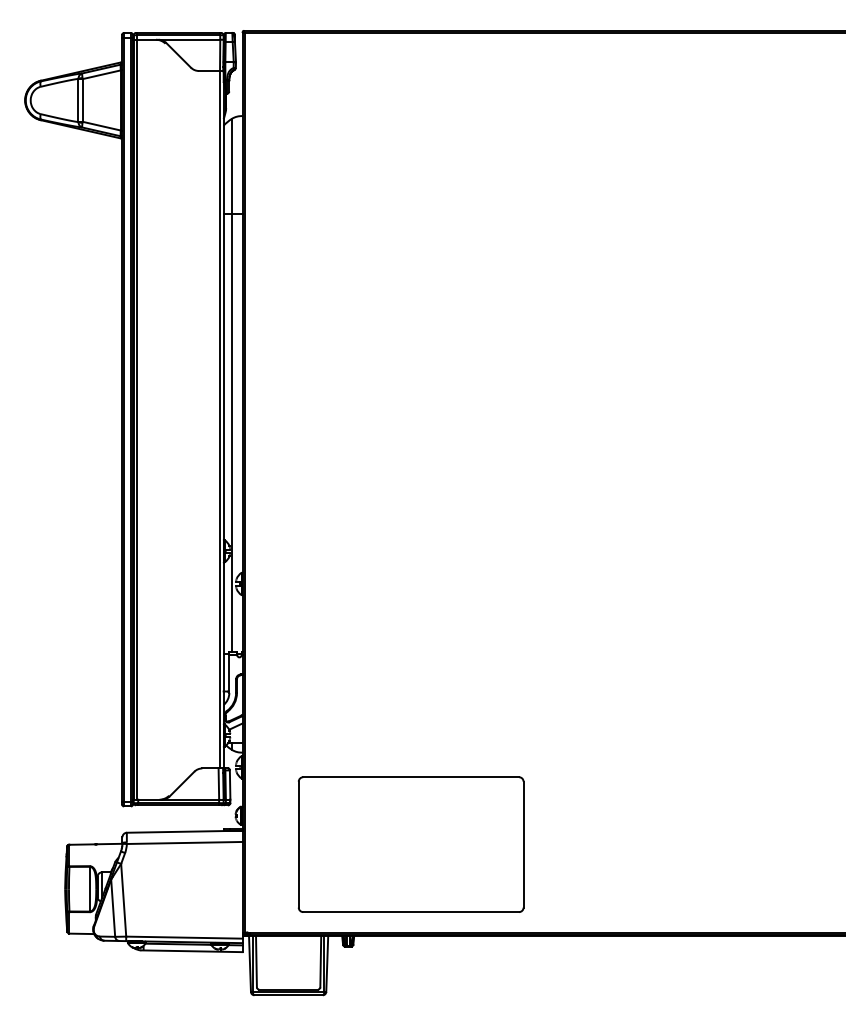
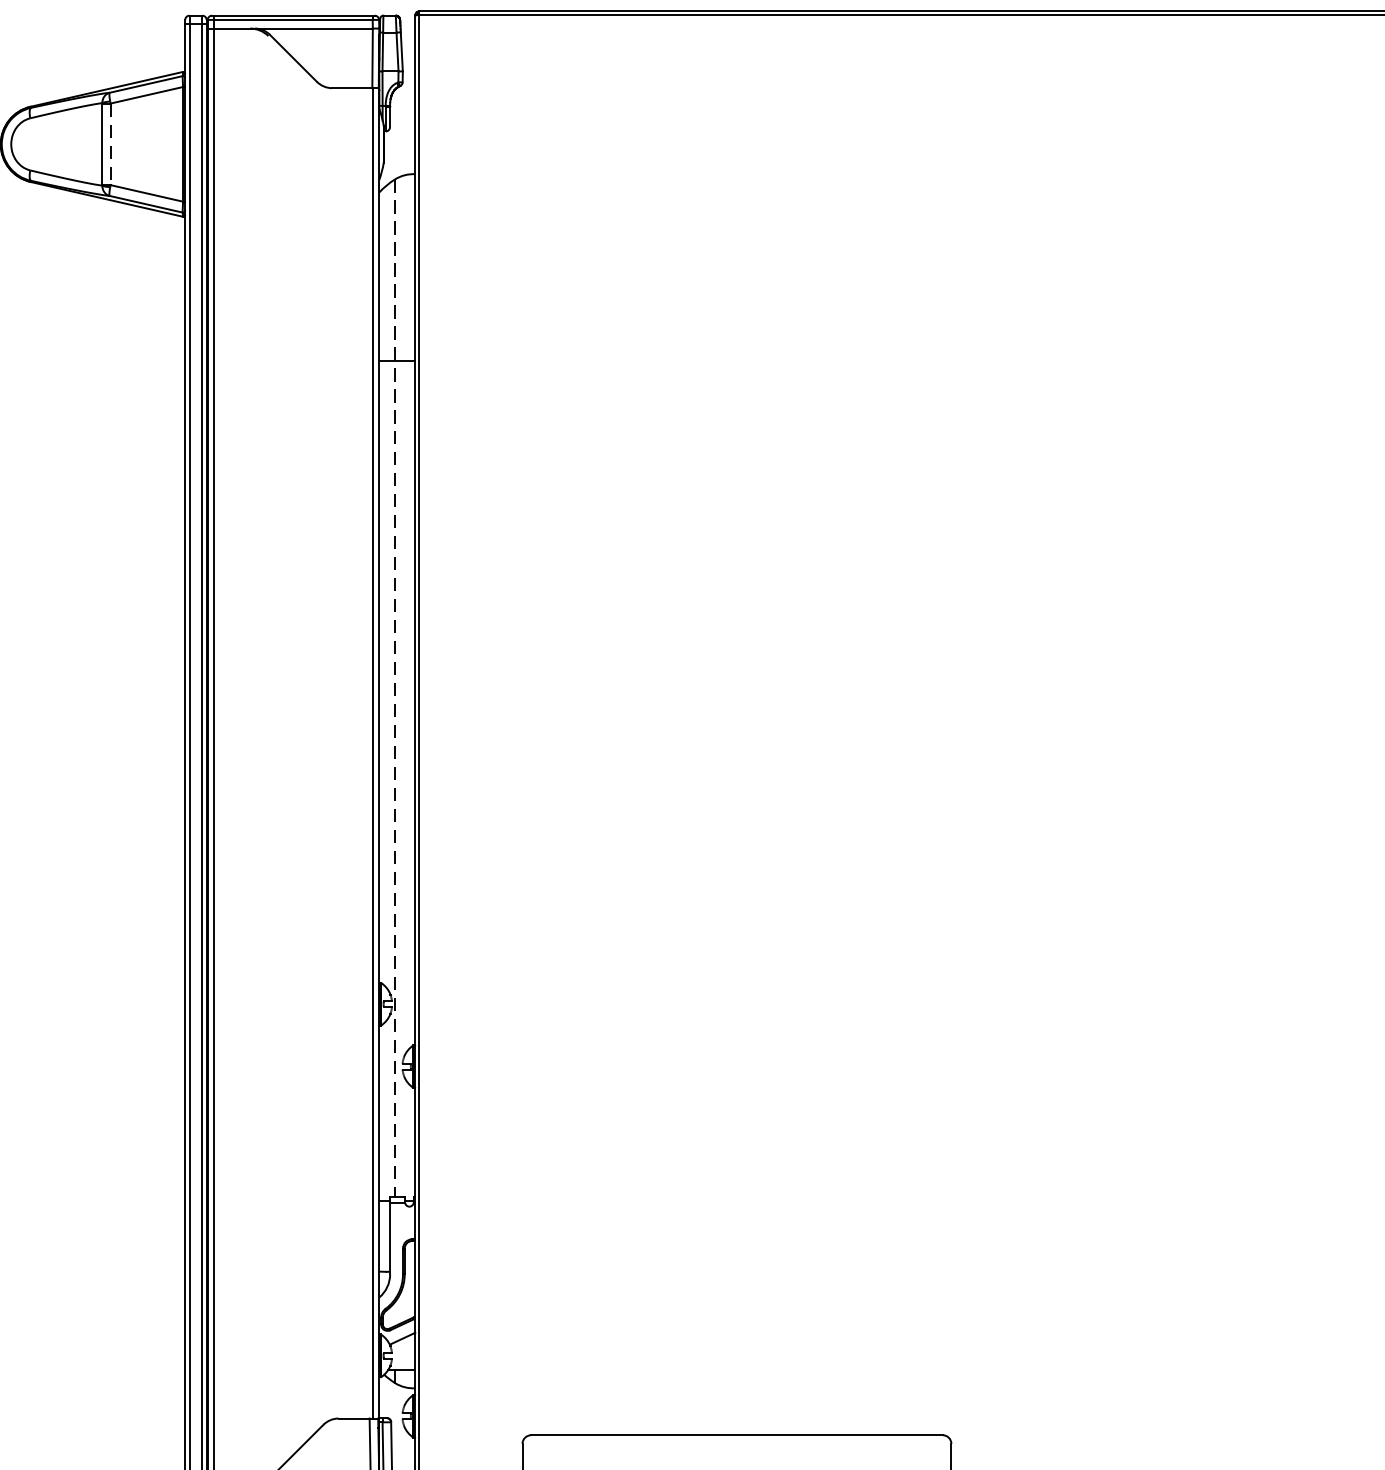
line: (82, 100) -> (110, 144), solid -> dashed
line: (231, 385) -> (394, 688), solid -> dashed

